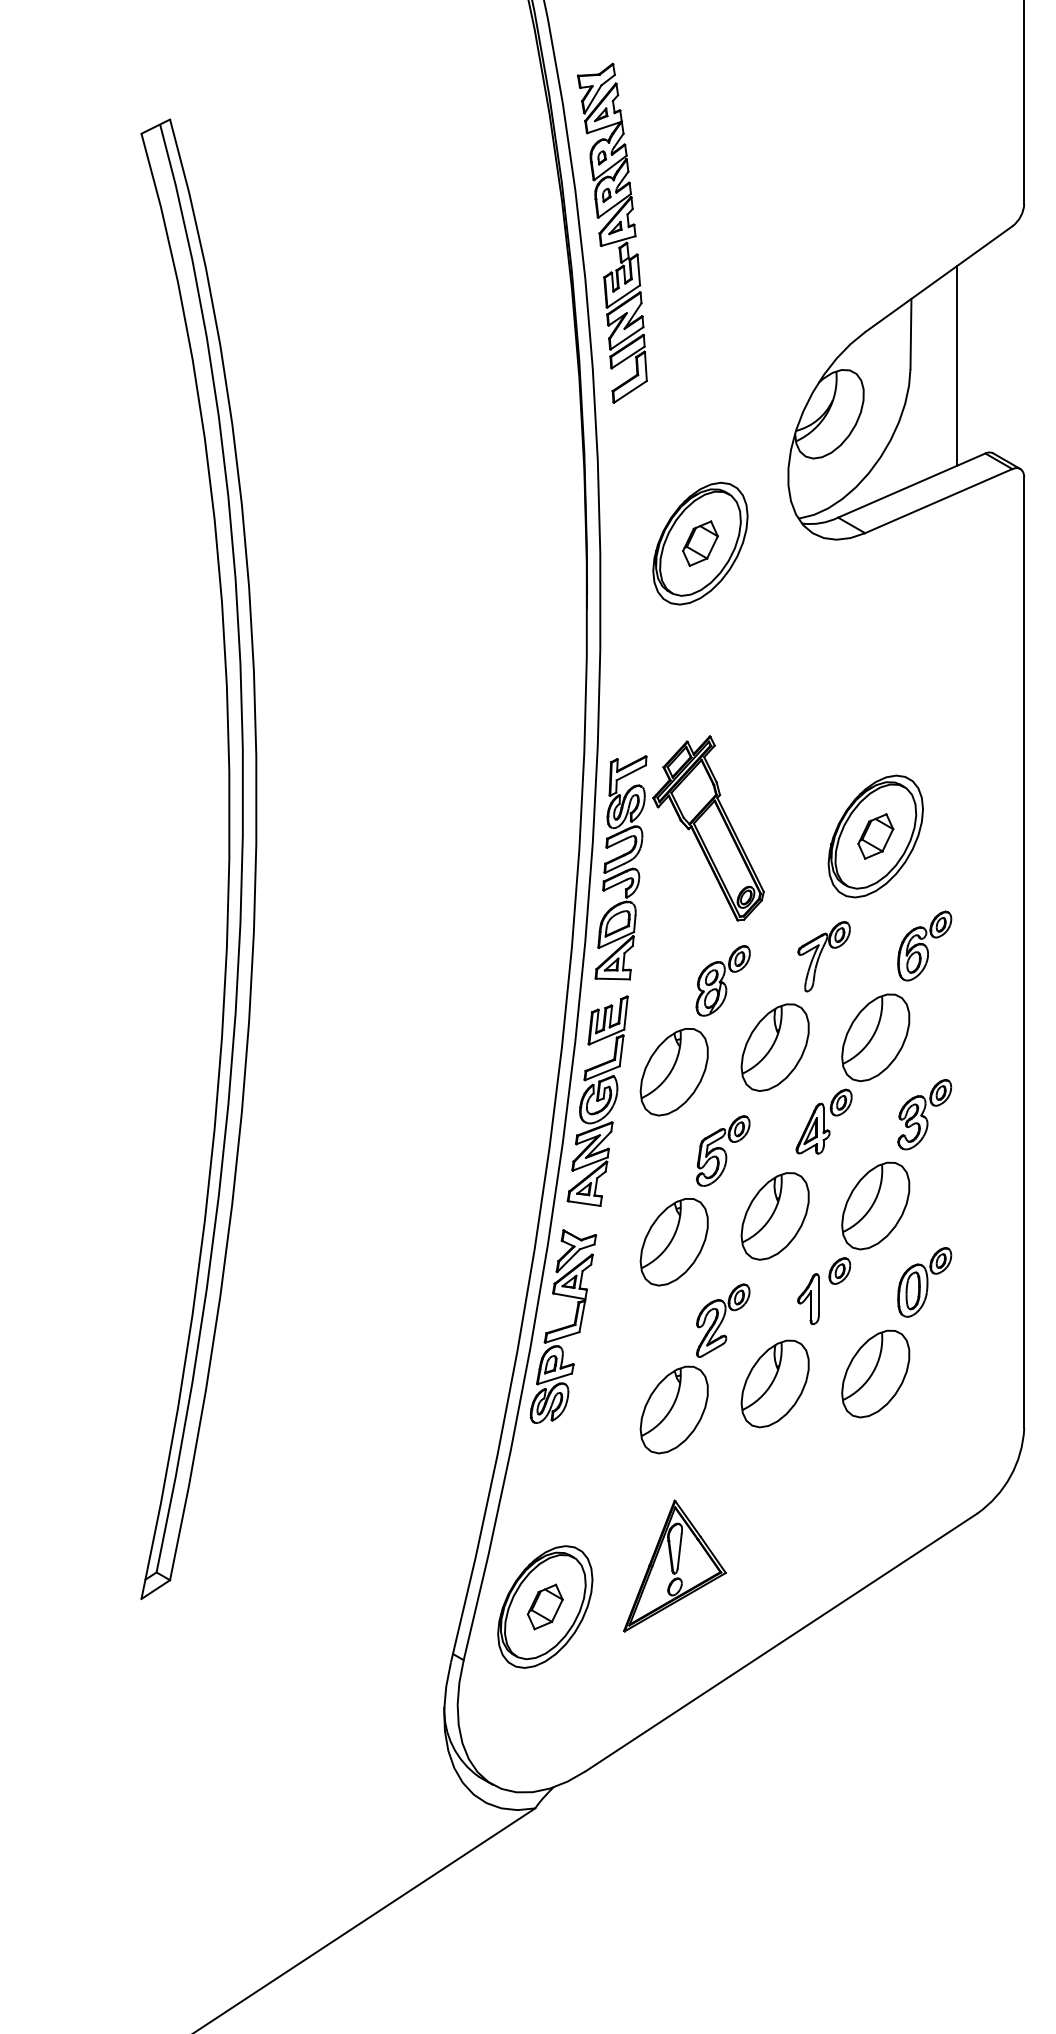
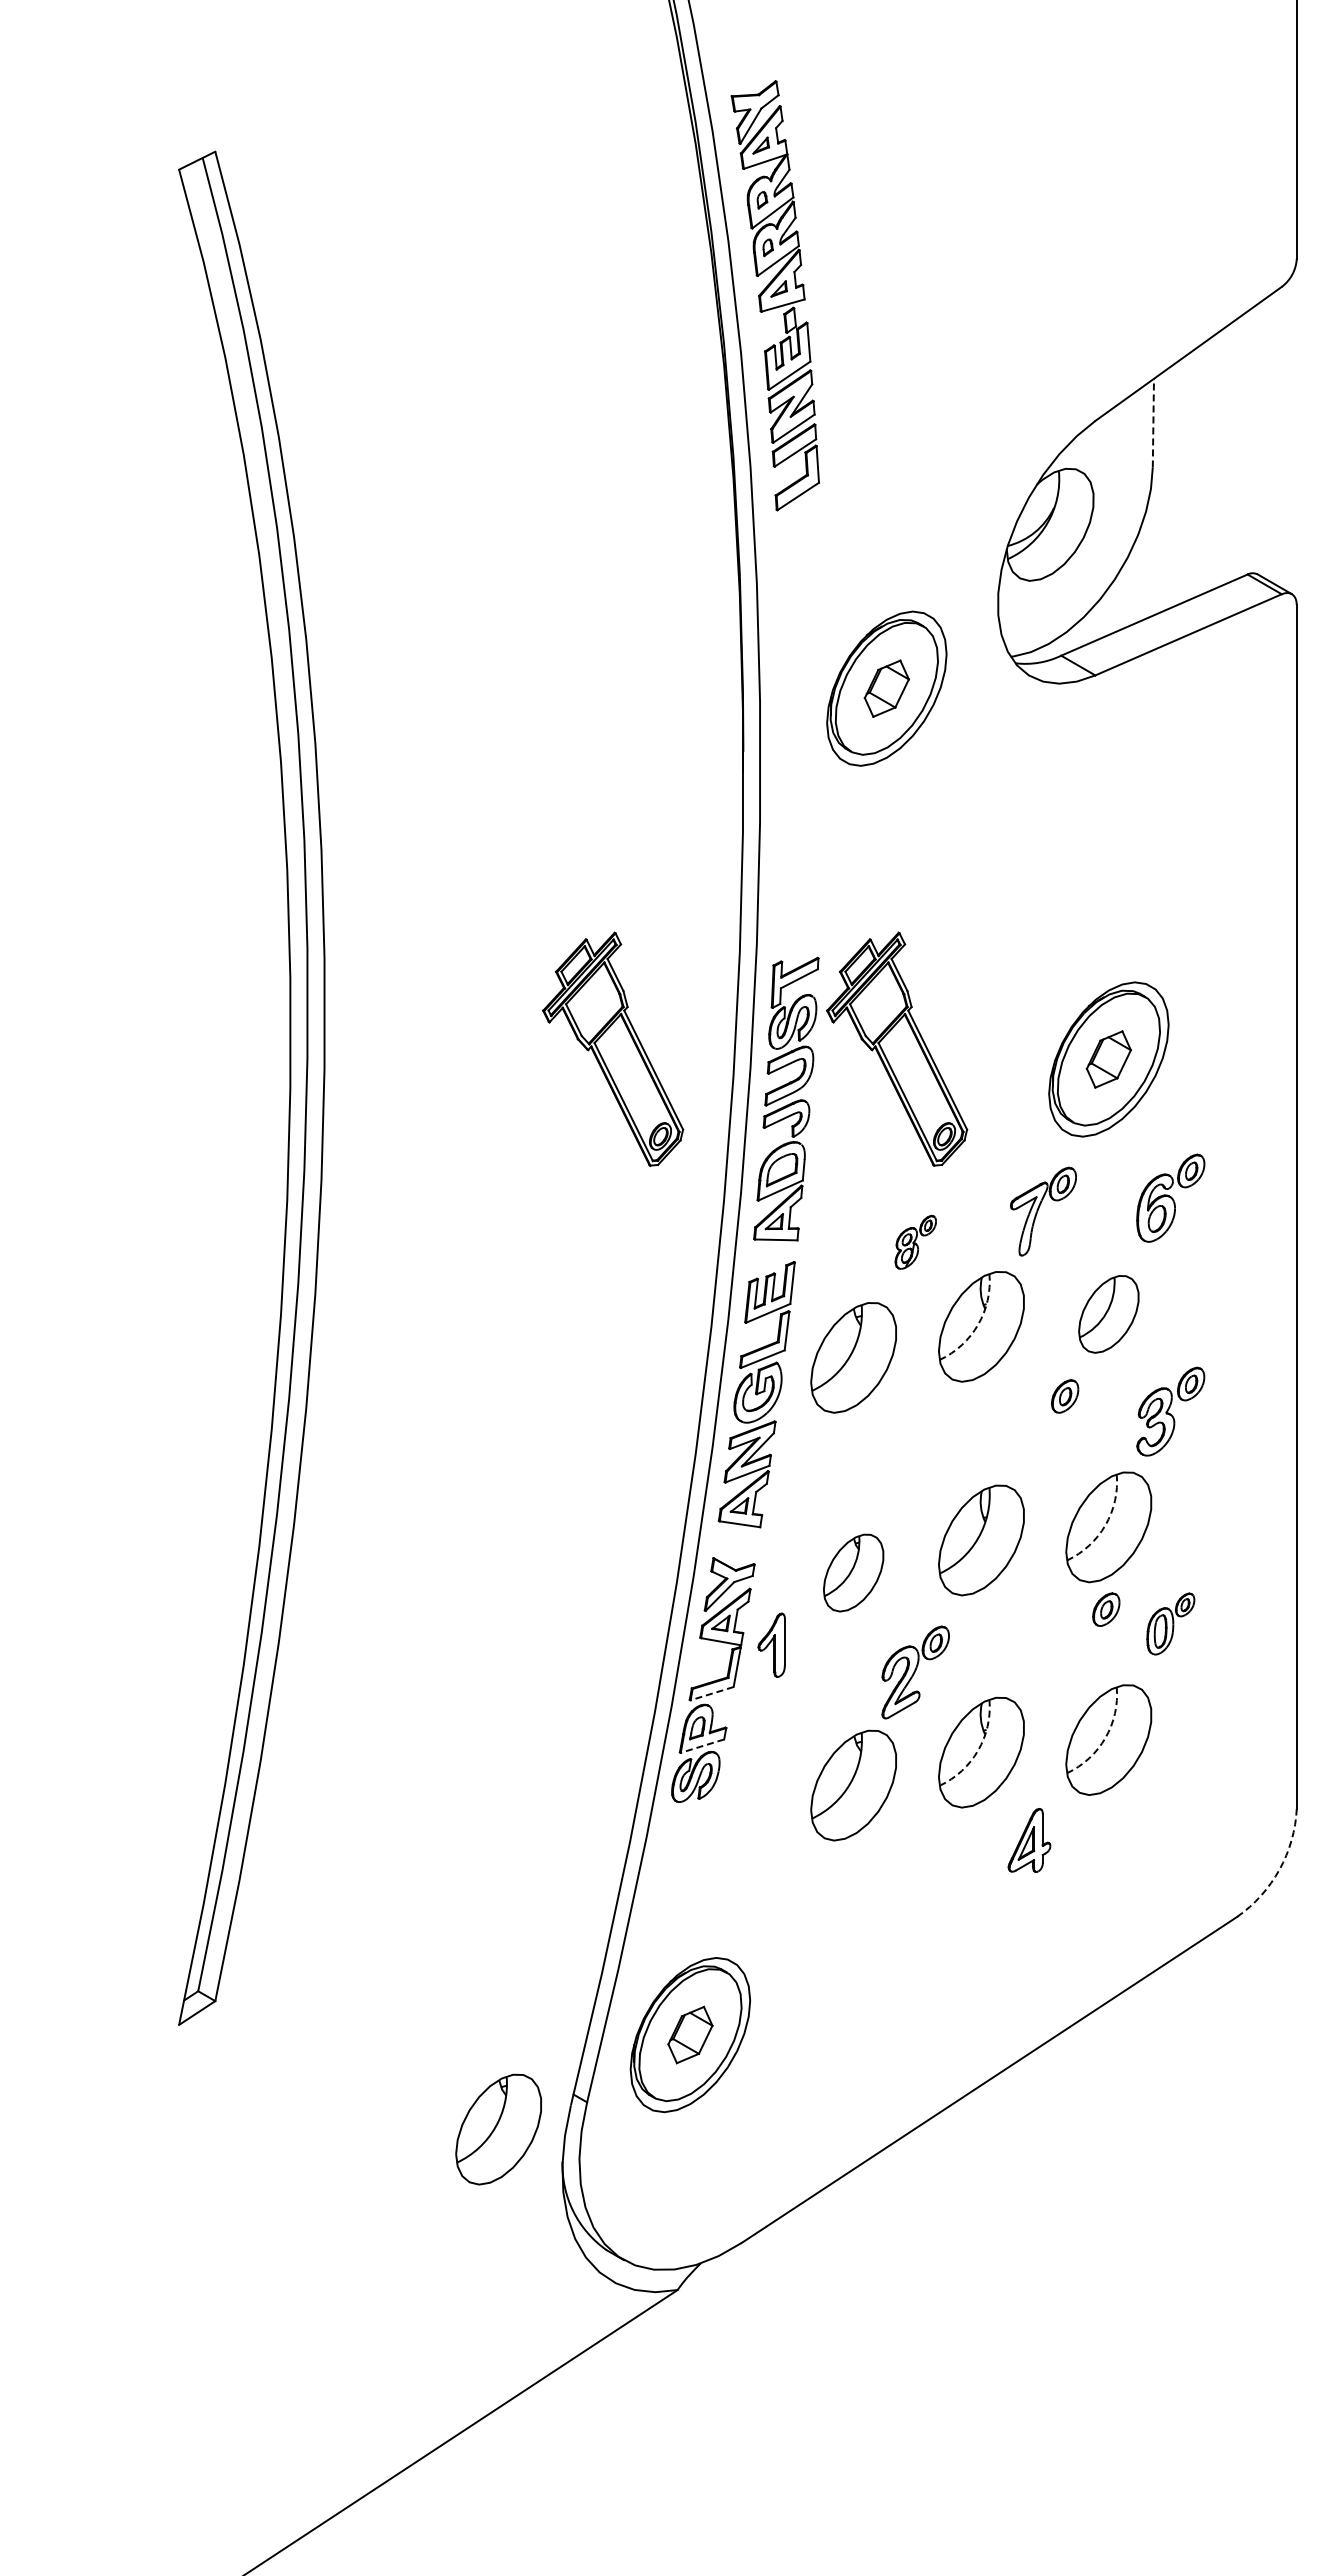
line: (911, 333) -> (1153, 422), solid -> dashed
line: (956, 365) -> (1211, 463), removed
part: (484, 827) -> (613, 1048), added
part: (723, 981) -> (915, 1242), size x0.6
part: (875, 1037) -> (1108, 1314), size x0.7
arc: (772, 1045) -> (978, 1324), solid -> dashed
part: (813, 1128) -> (1029, 1840), moved
part: (723, 1150) -> (915, 1457), removed
arc: (873, 1204) -> (1105, 1525), solid -> dashed
part: (674, 1241) -> (853, 1572), size x0.7
part: (839, 1270) -> (1106, 1609), moved
part: (924, 1281) -> (1170, 1623), size x0.7
part: (808, 1298) -> (771, 1644), moved
line: (562, 1337) -> (712, 1693), solid -> dashed
arc: (873, 1372) -> (1105, 1737), solid -> dashed
line: (554, 1379) -> (702, 1746), solid -> dashed
arc: (772, 1382) -> (978, 1750), solid -> dashed
arc: (1010, 1476) -> (1279, 1869), solid -> dashed
part: (674, 1565) -> (854, 1982), removed
part: (393, 1681) -> (498, 2129), added

